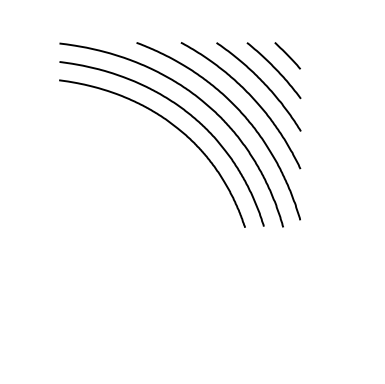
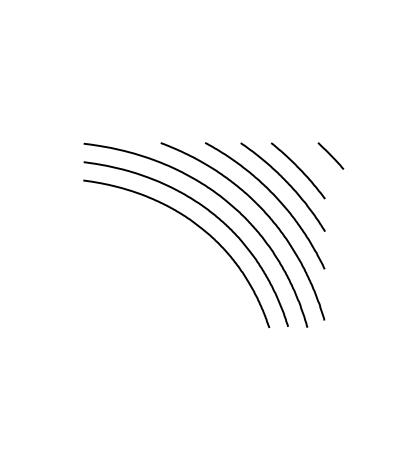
line: (287, 55) -> (330, 155), moved

